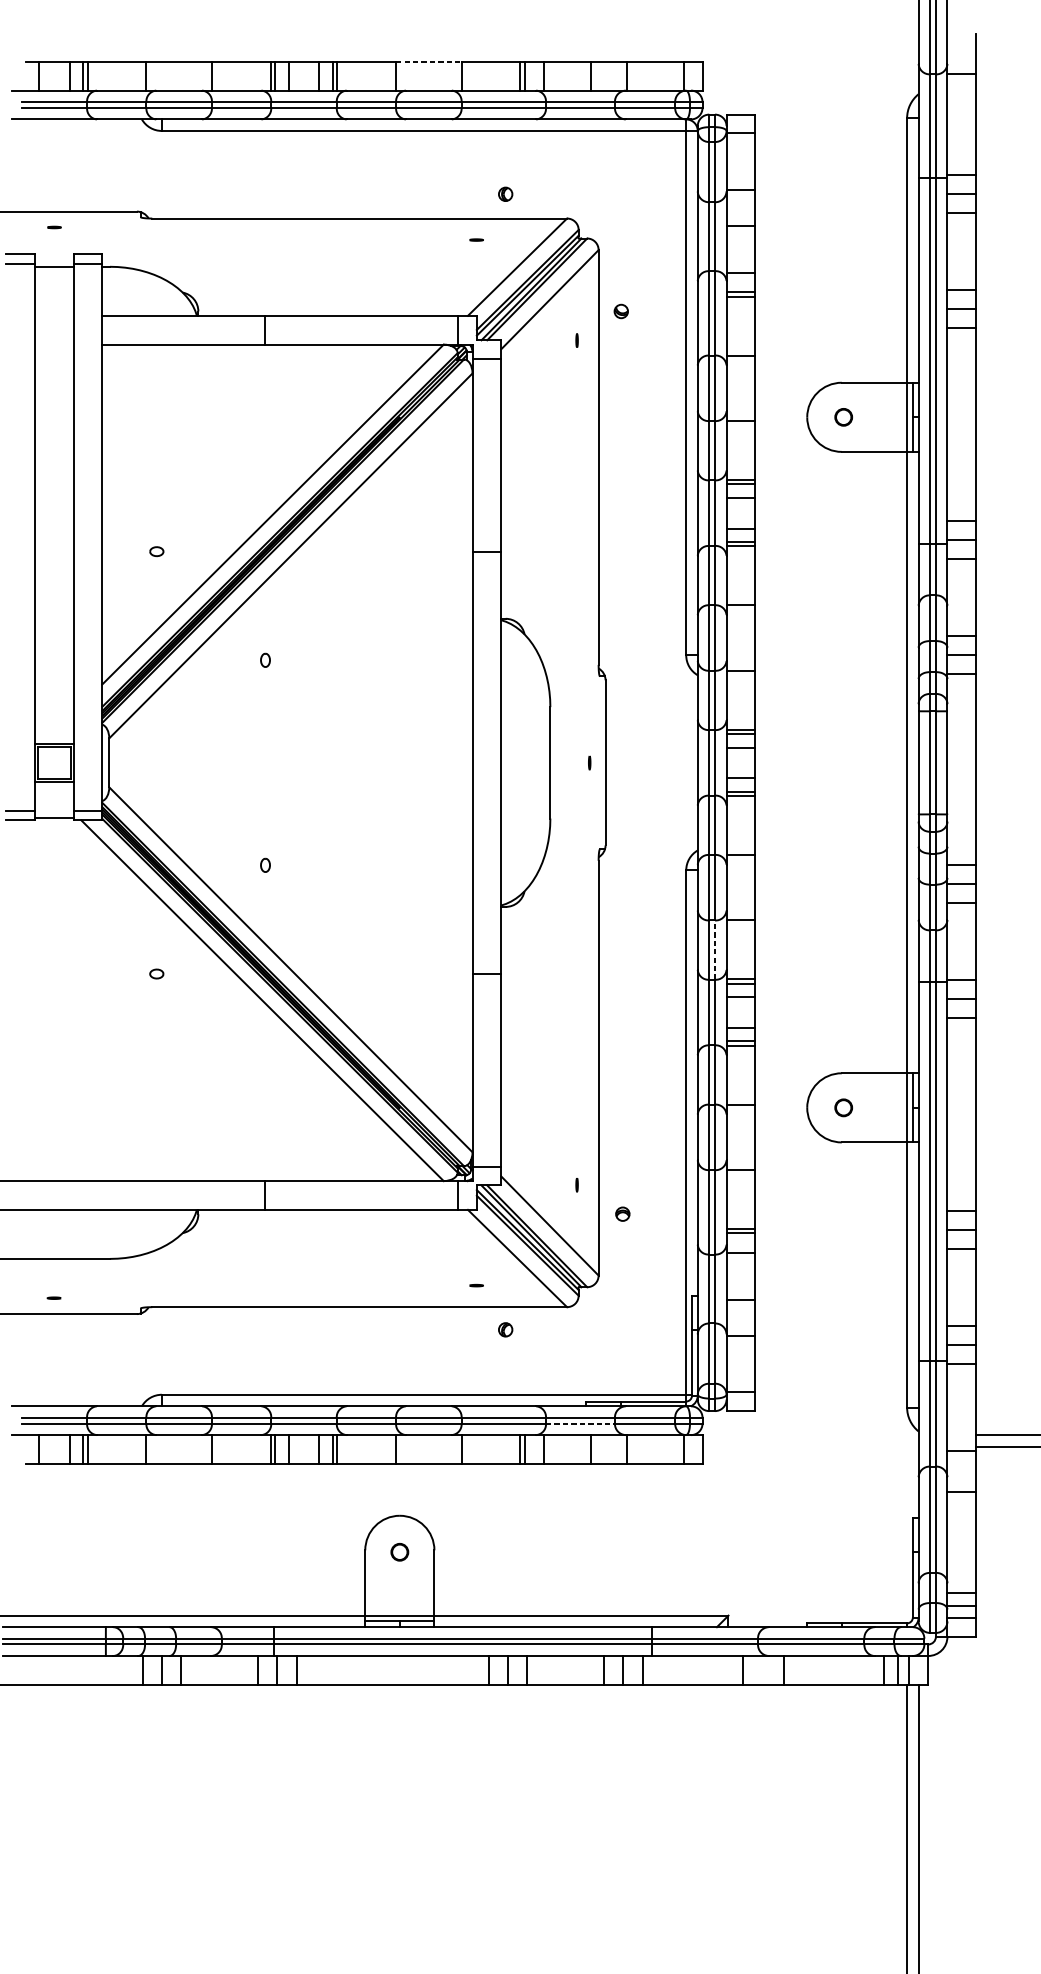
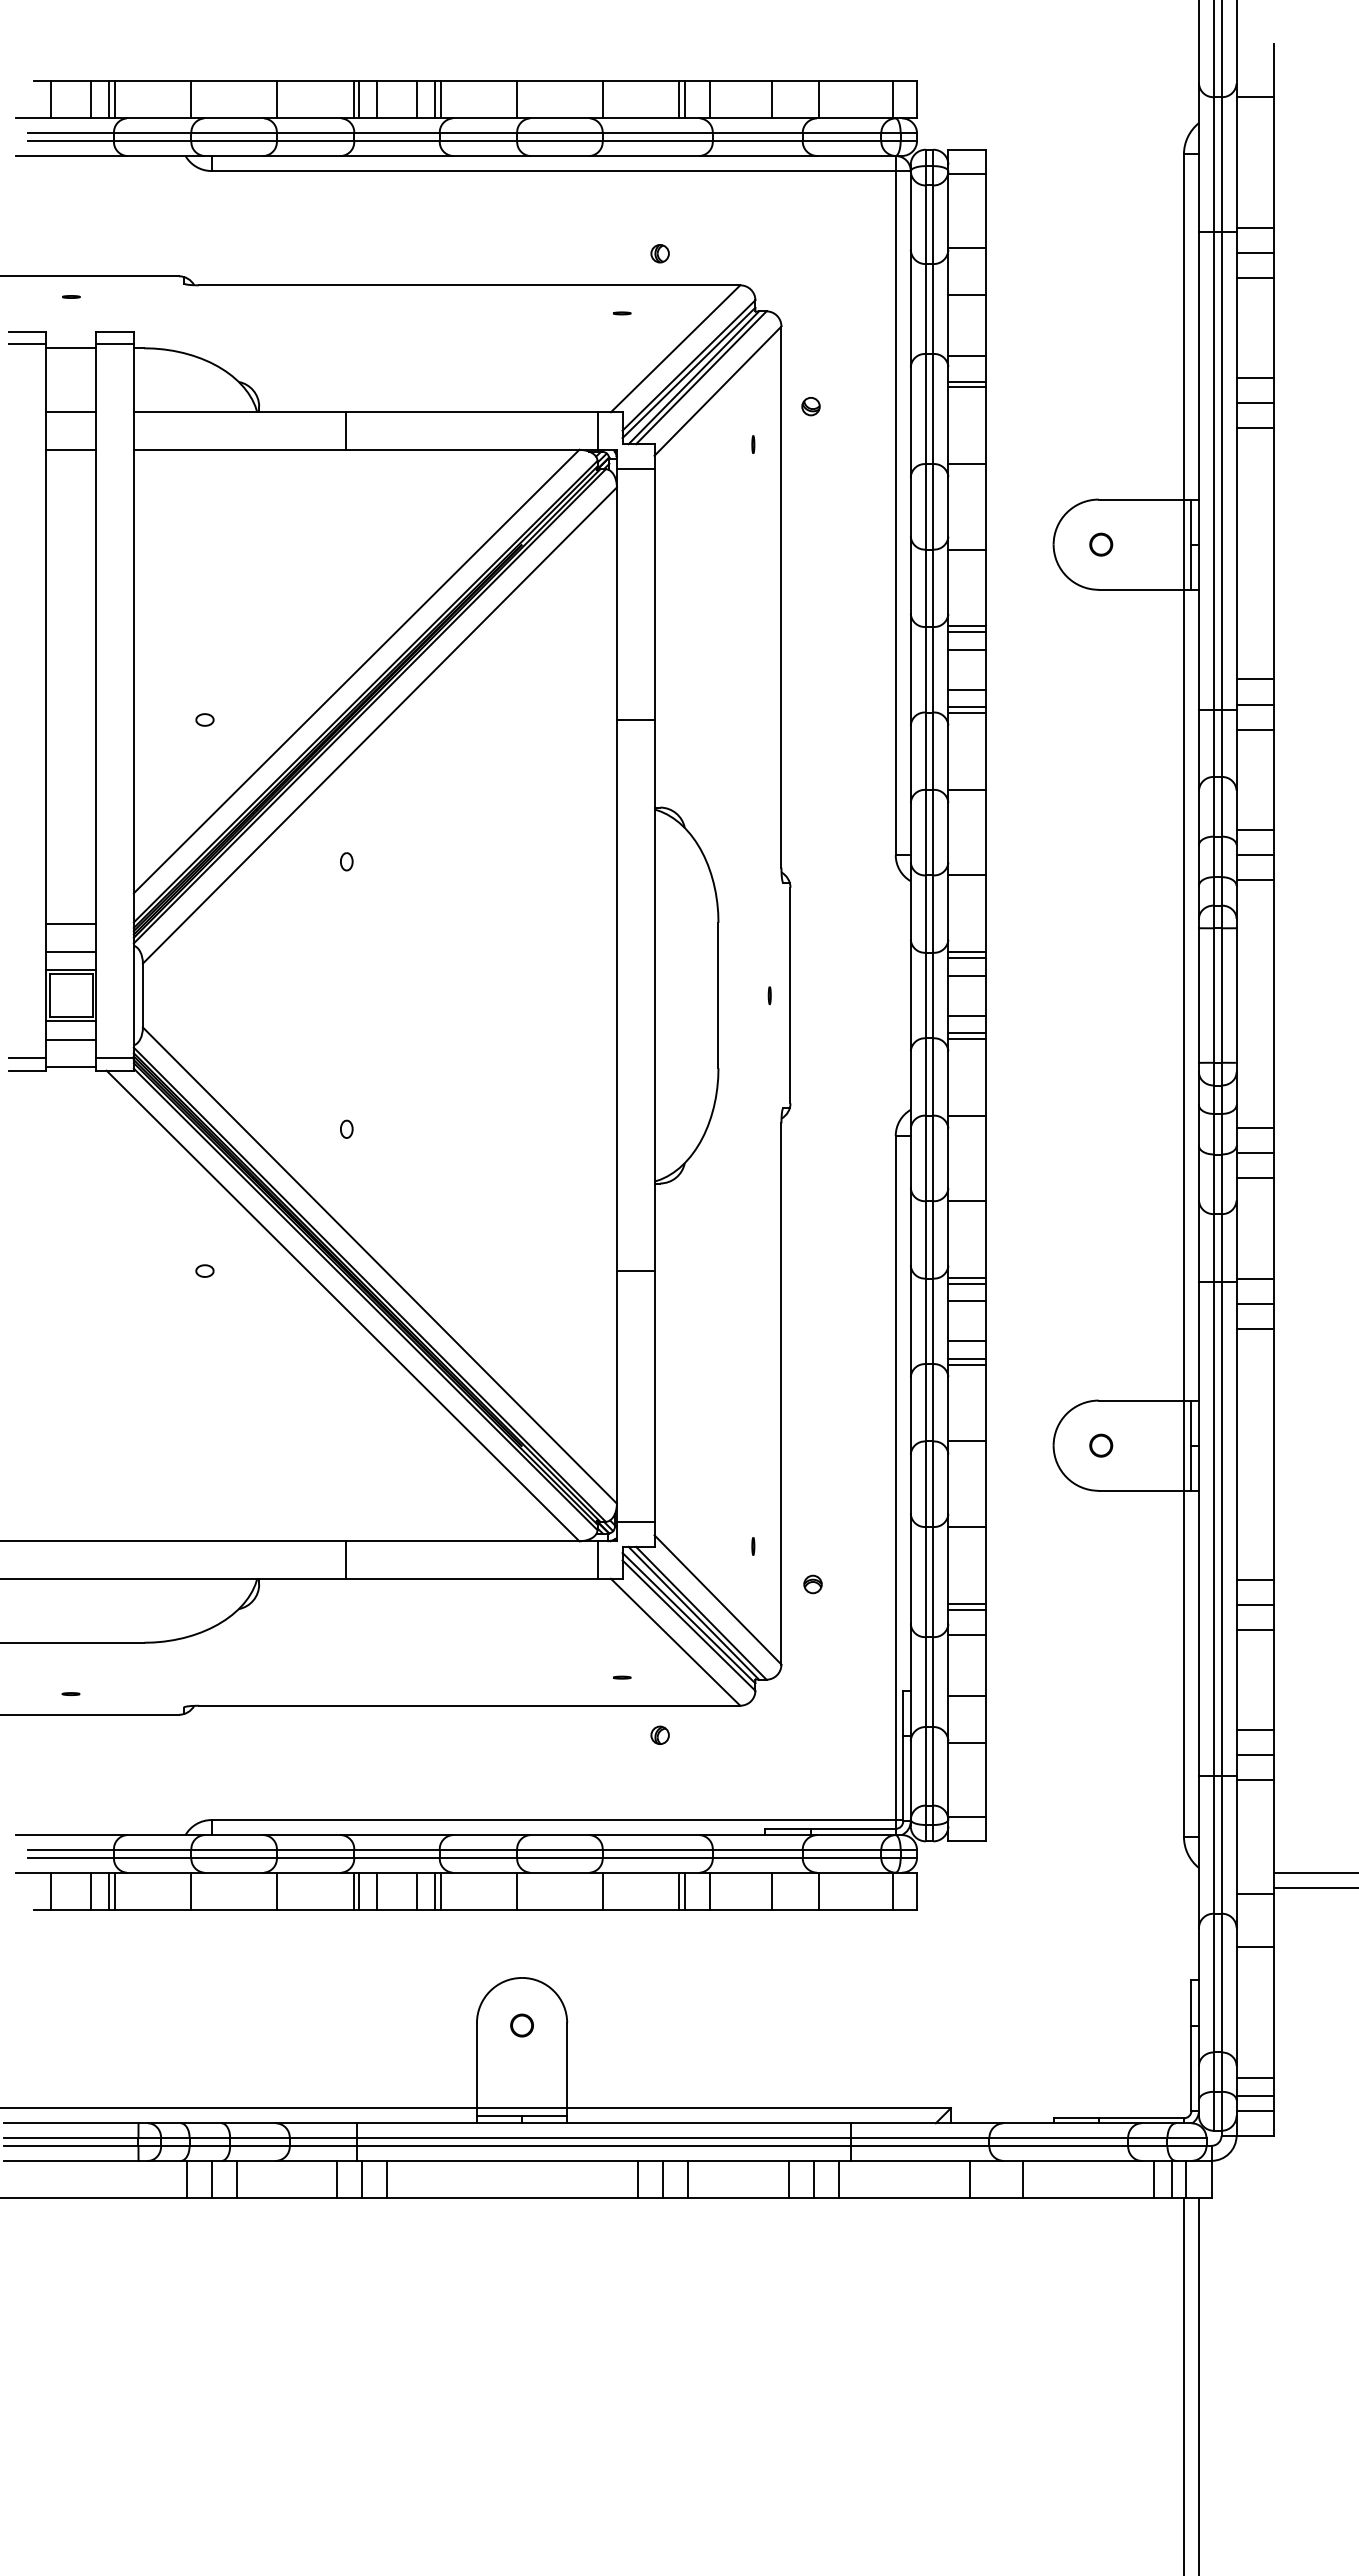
line: (428, 61) -> (559, 80), dashed -> solid
line: (54, 316) -> (71, 412), added
line: (54, 344) -> (71, 449), added
line: (54, 707) -> (71, 923), added
line: (54, 729) -> (71, 951), added
line: (54, 796) -> (71, 1039), added
line: (715, 949) -> (933, 1239), dashed -> solid
line: (580, 1423) -> (757, 1857), dashed -> solid

